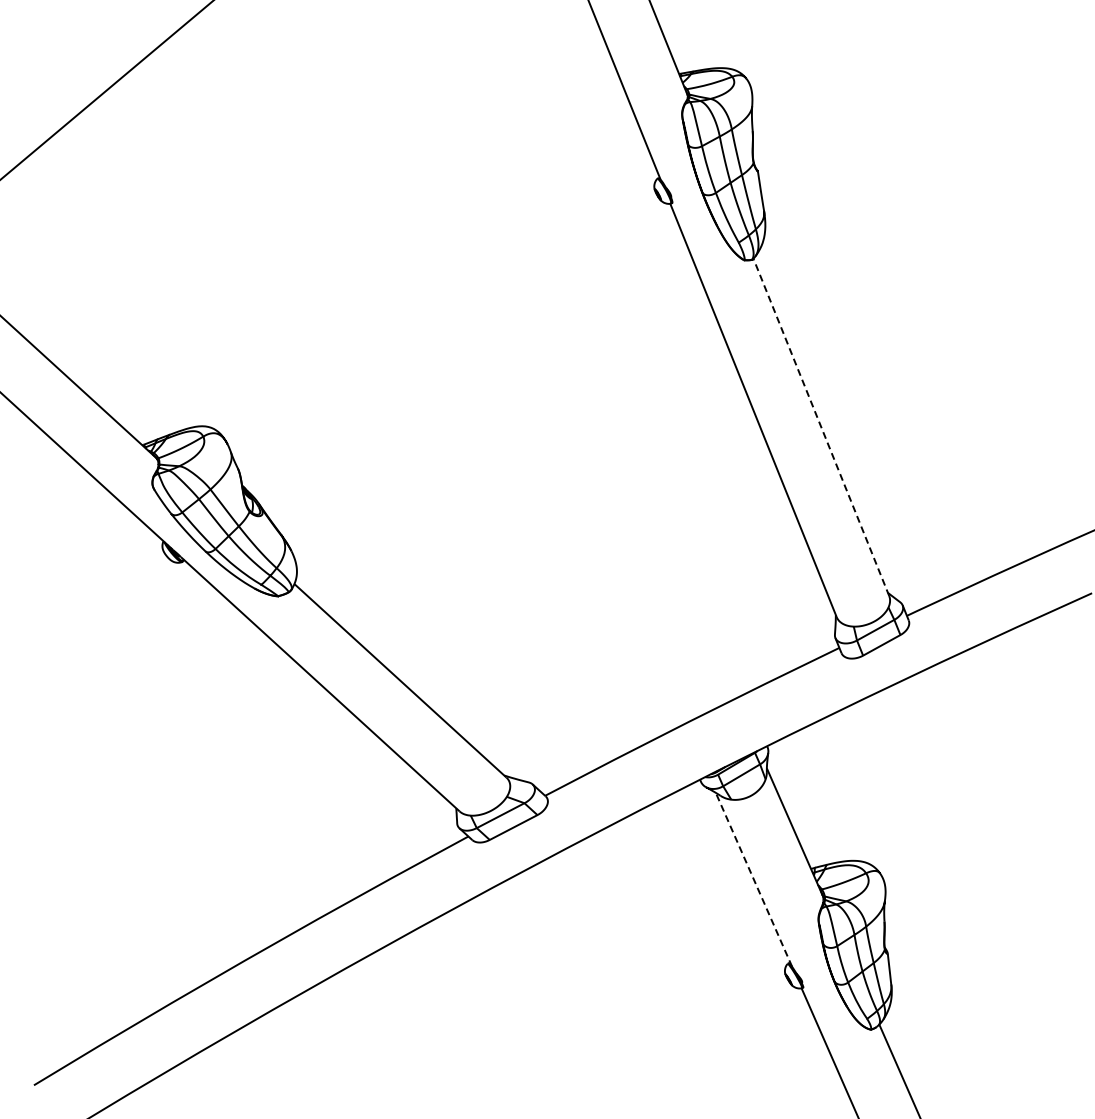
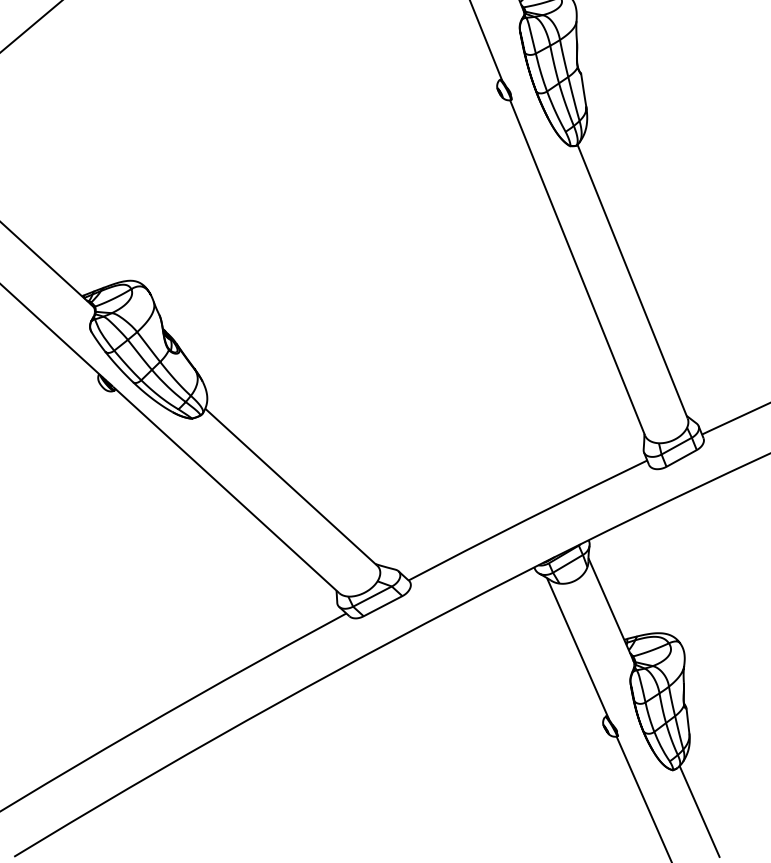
line: (821, 427) -> (632, 281), dashed -> solid
line: (753, 879) -> (577, 648), dashed -> solid

